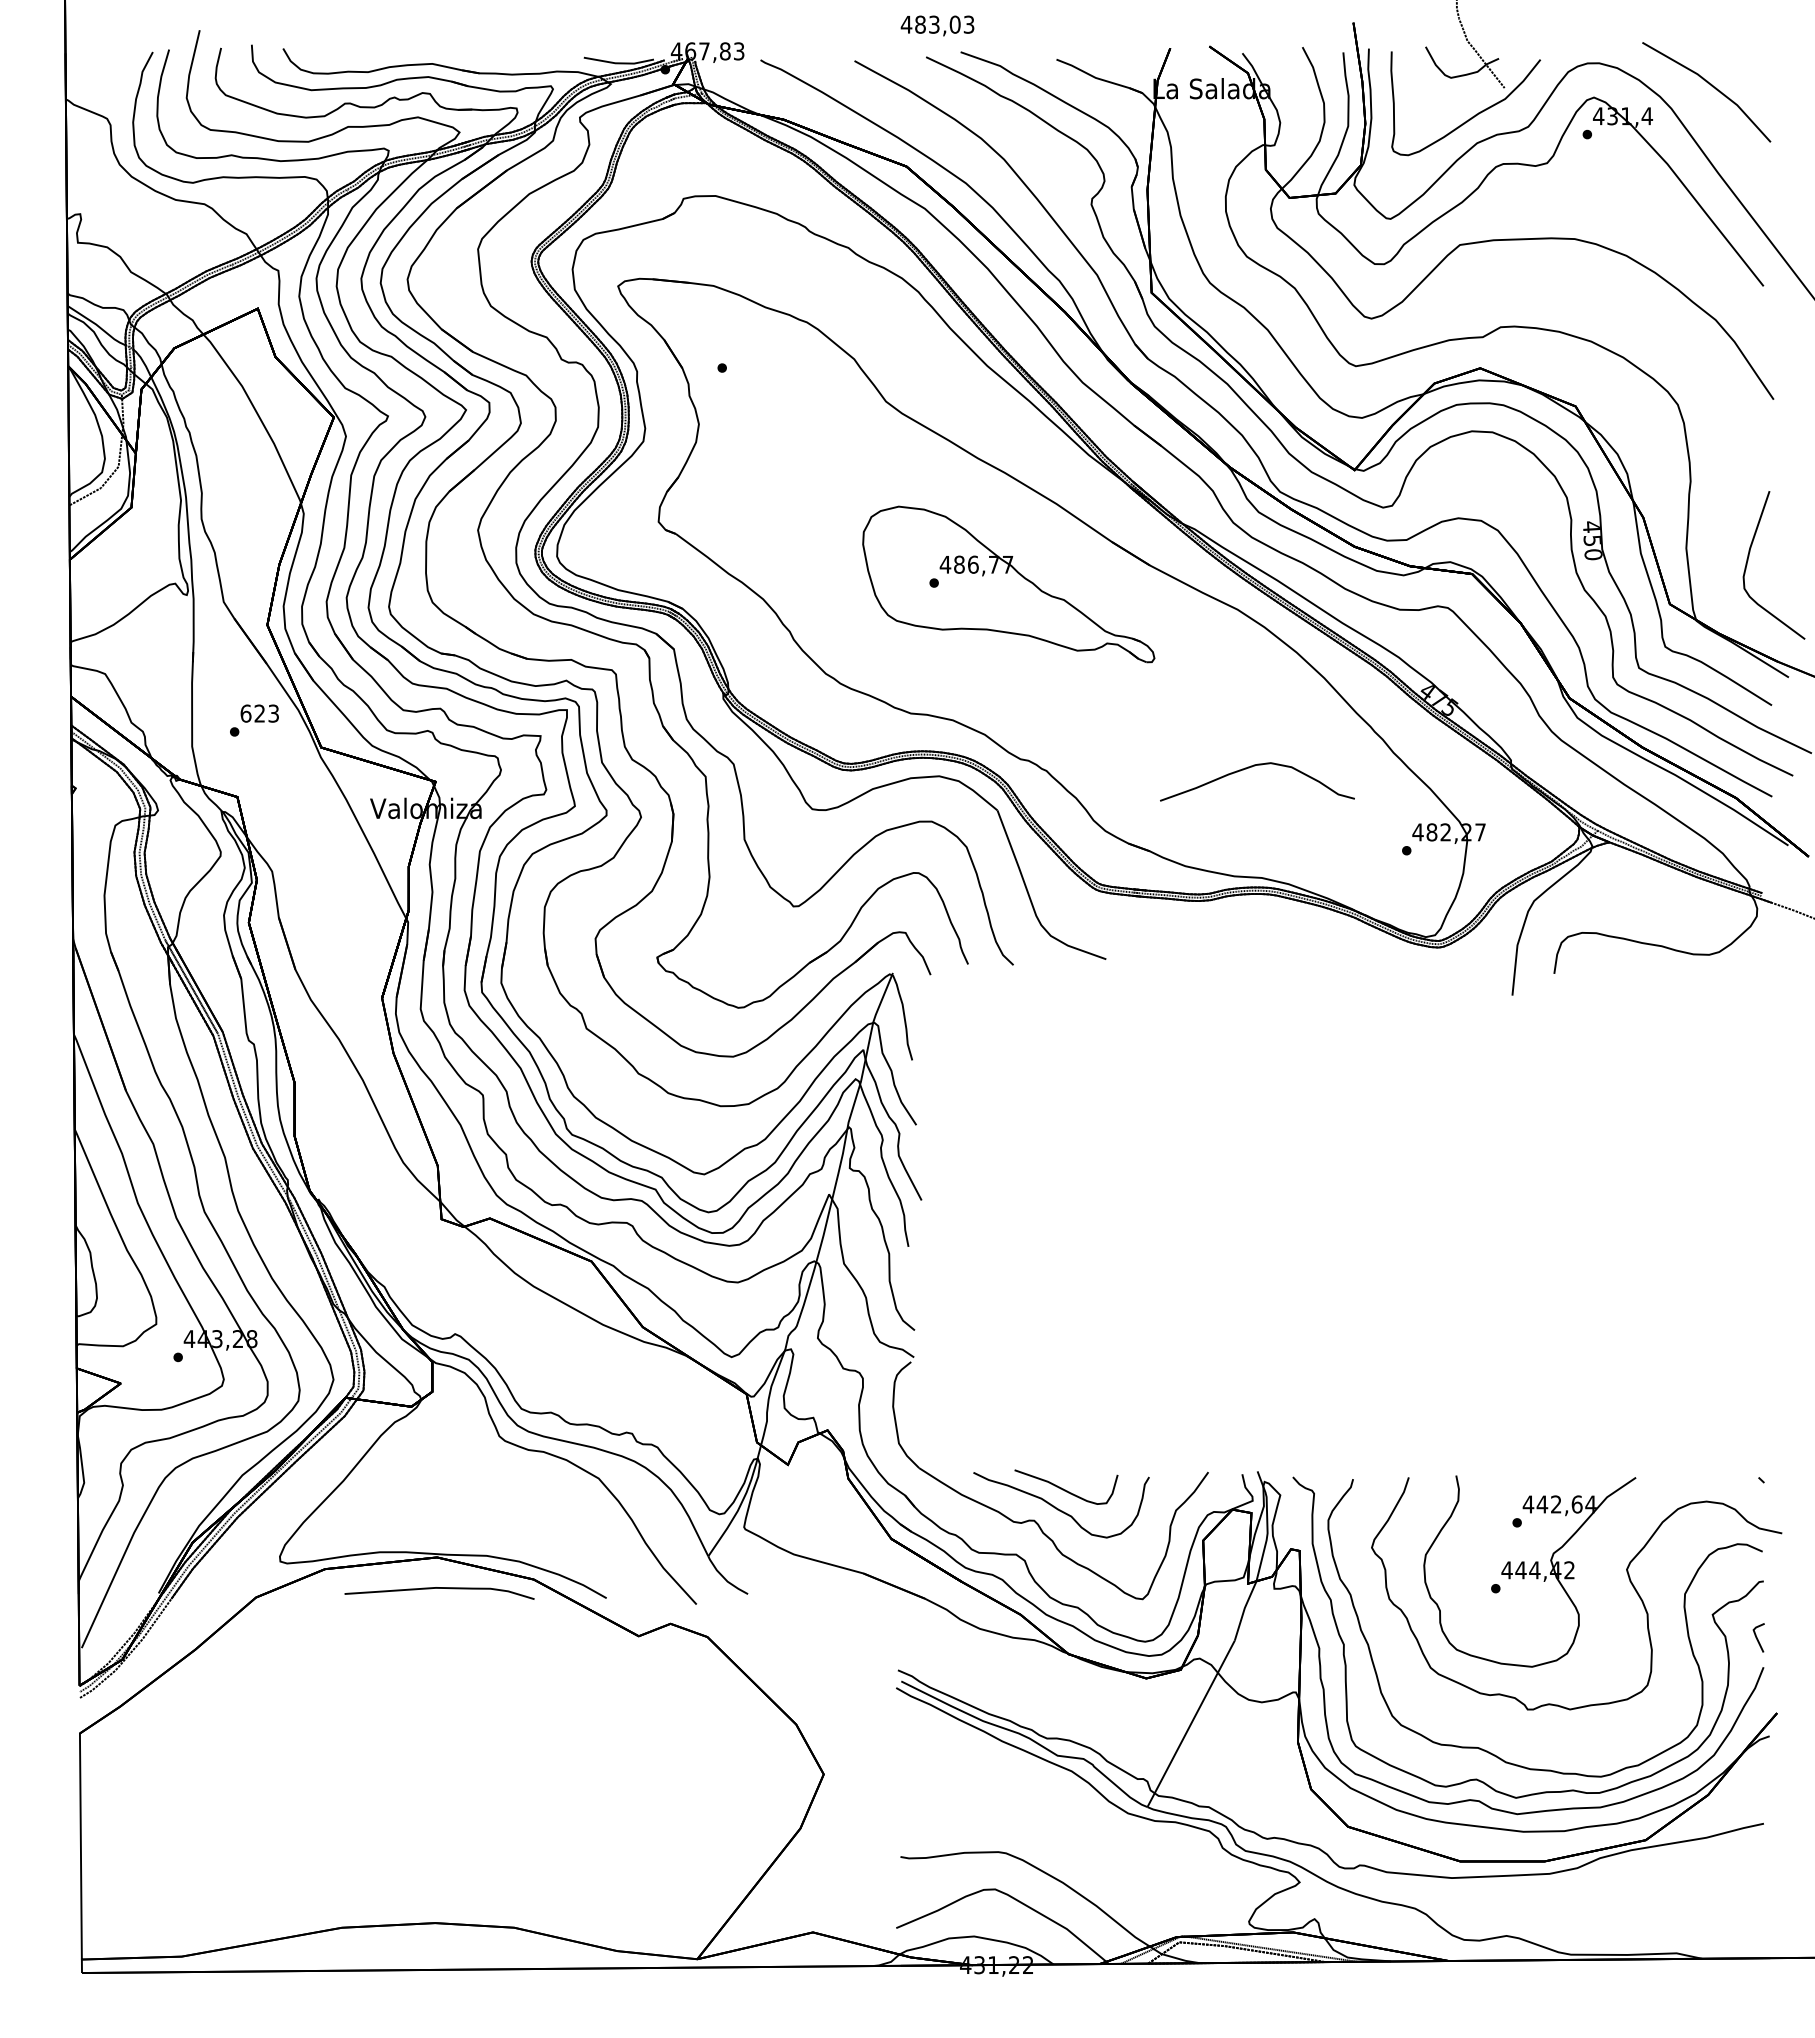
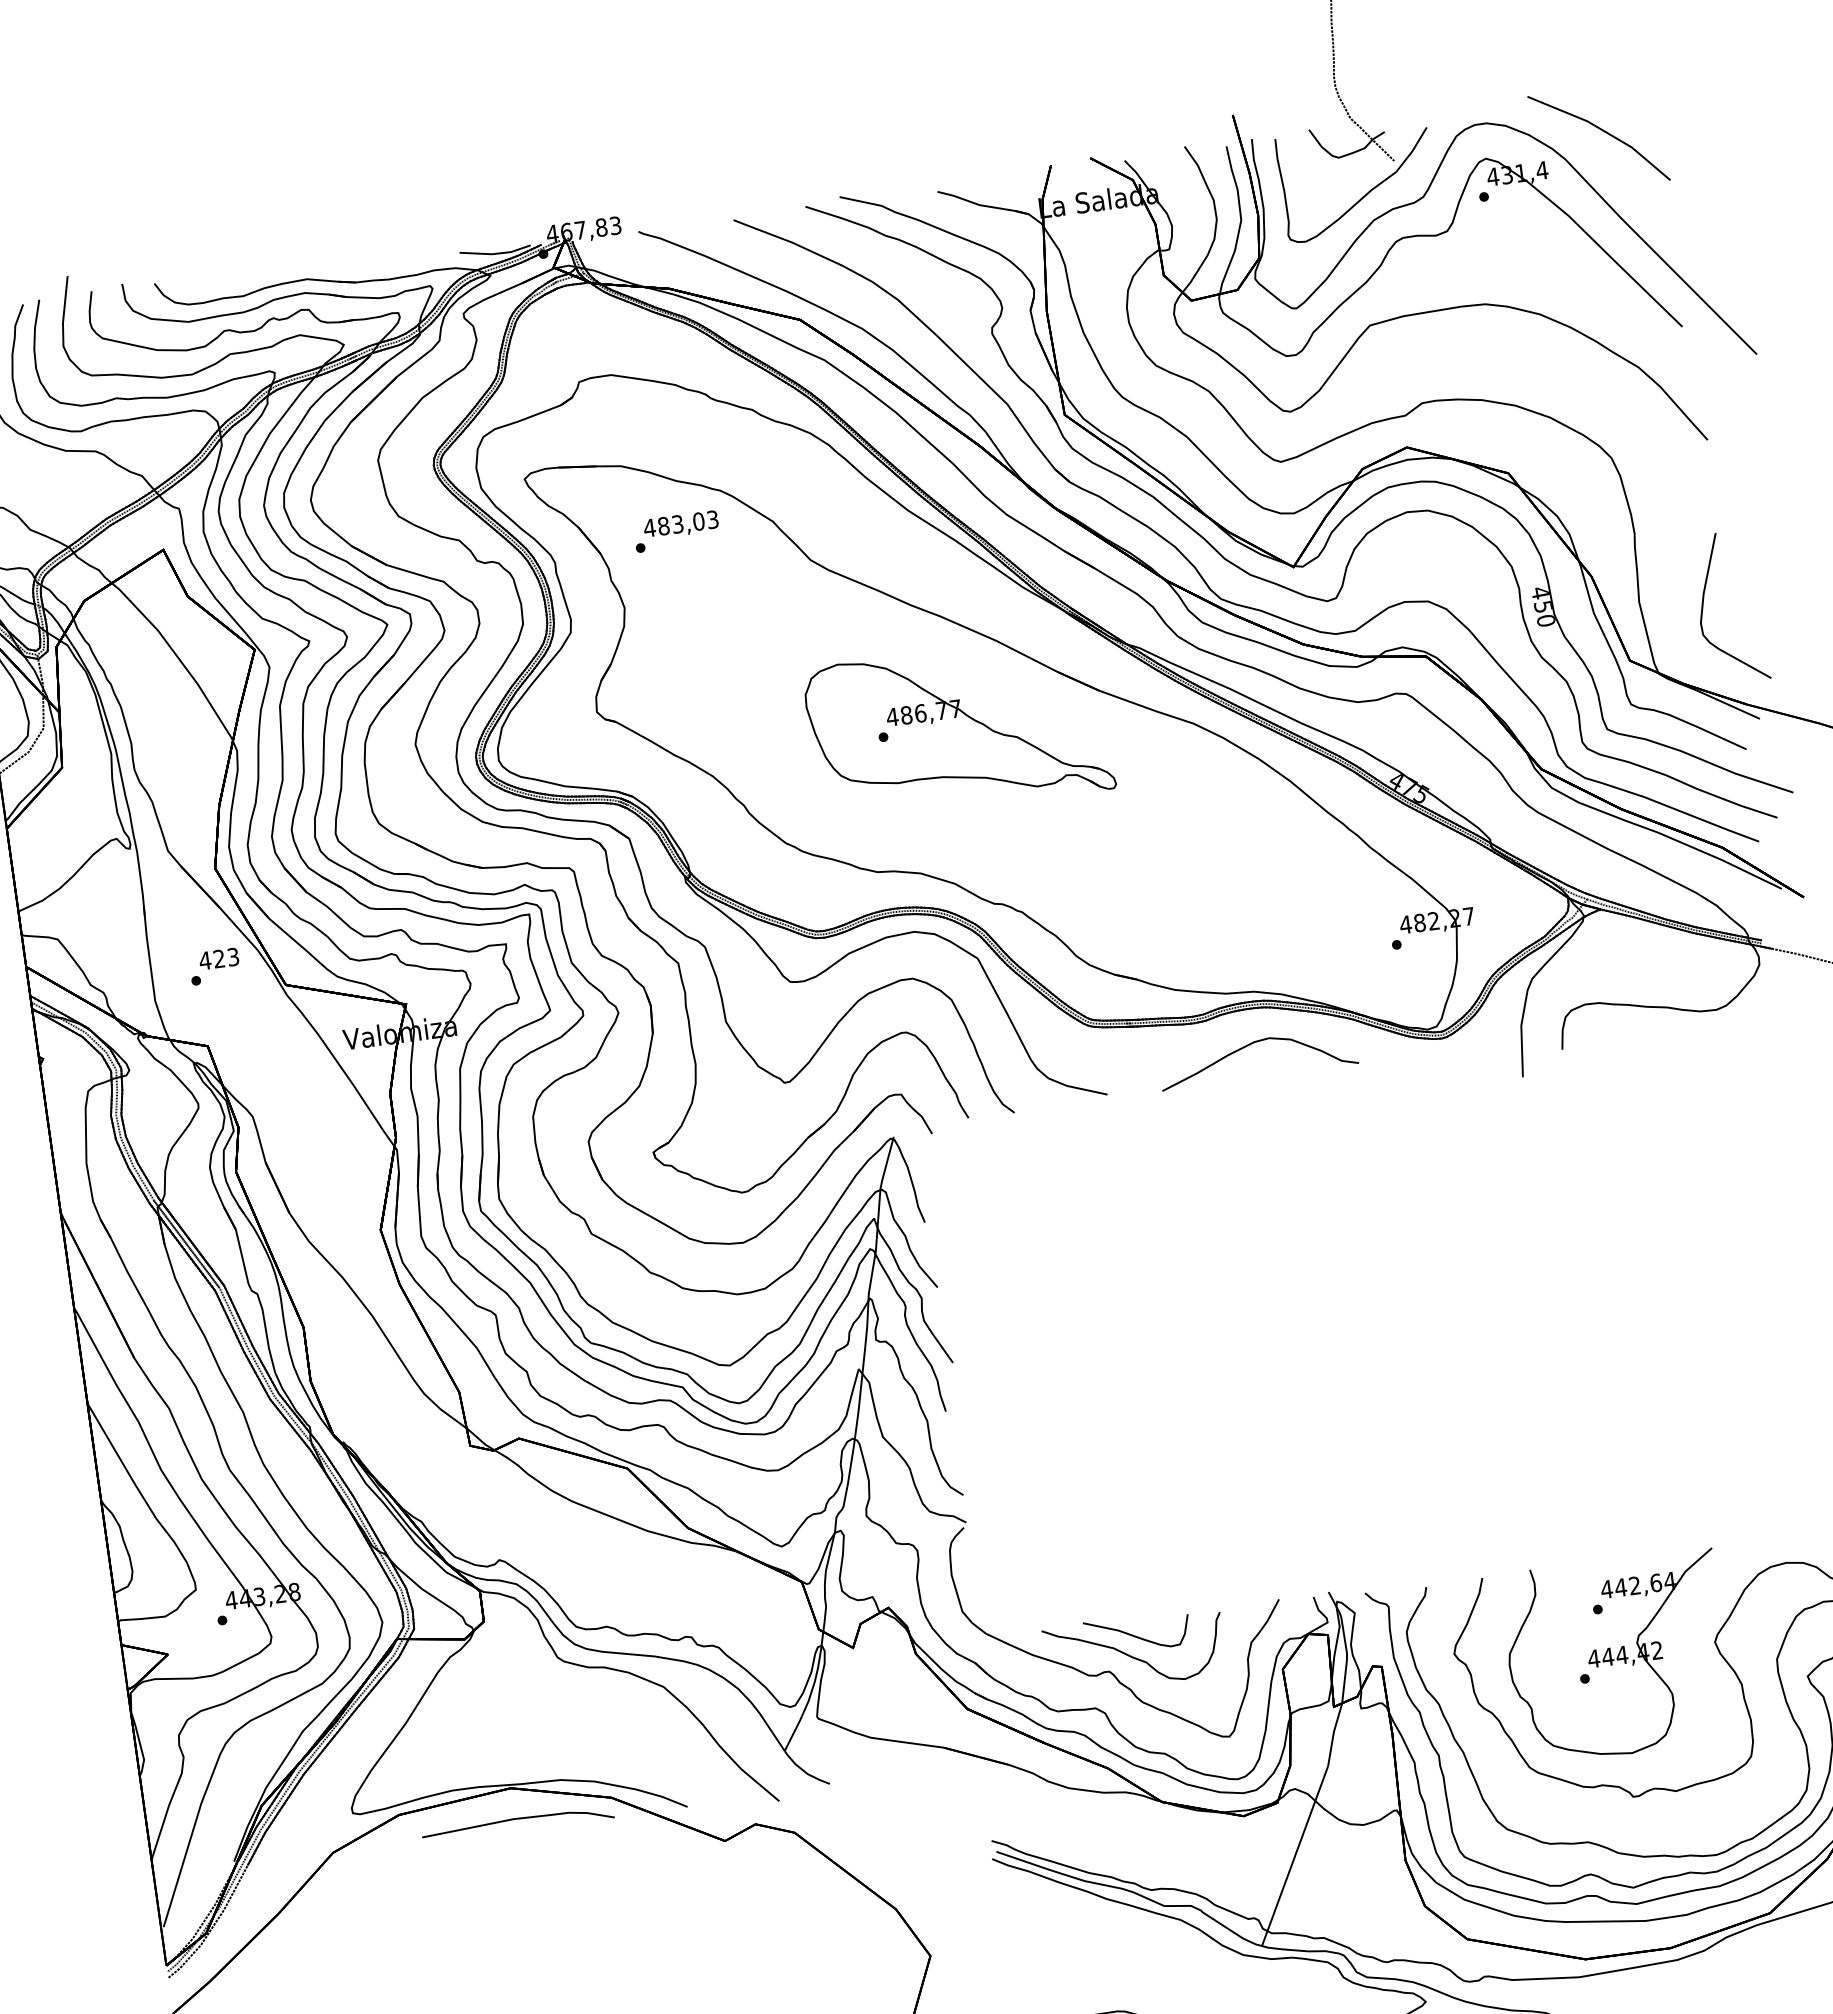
text: (937, 25) -> (681, 524), moved
text: (245, 713) -> (204, 960), 623 -> 423
curve: (1252, 767) -> (1251, 1045), moved

